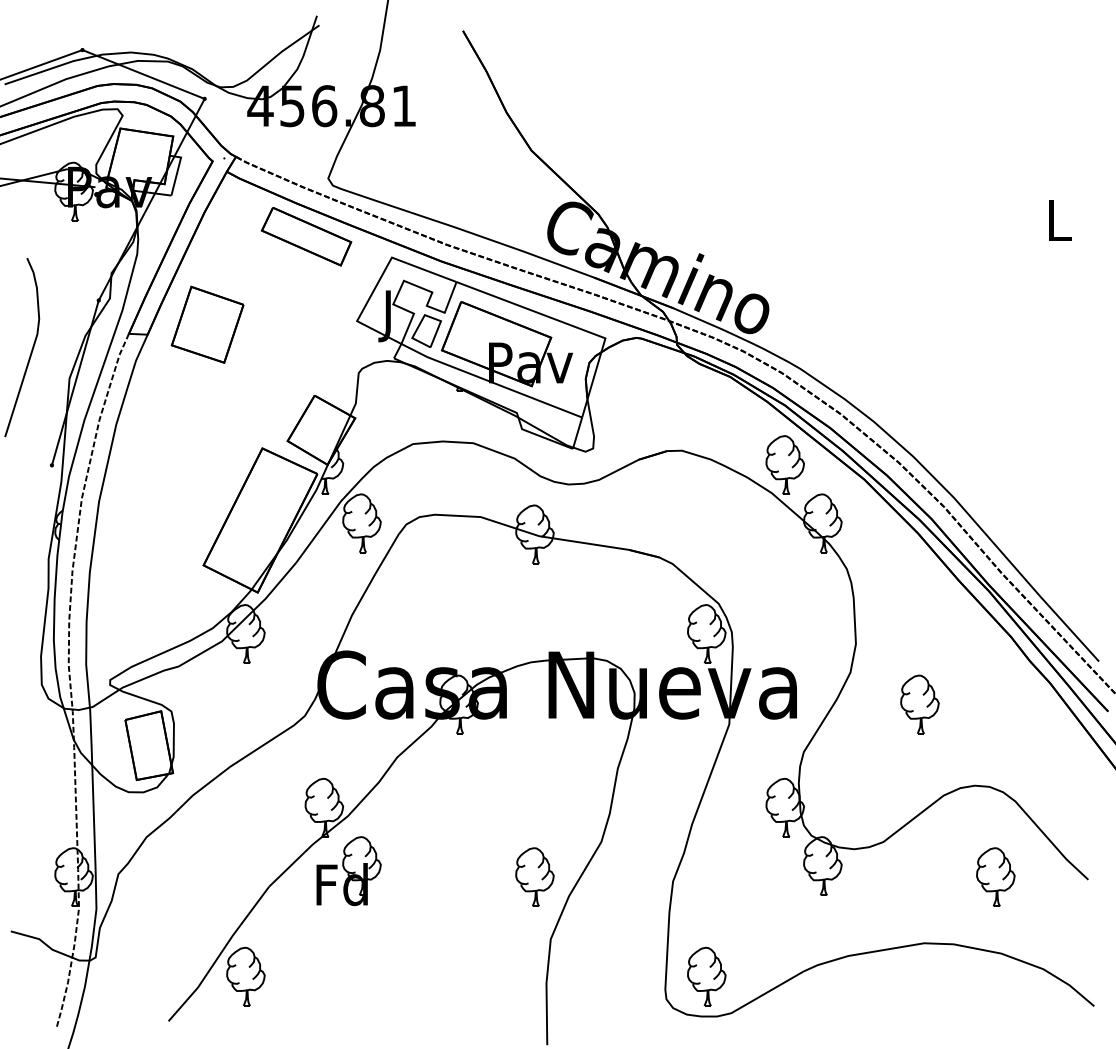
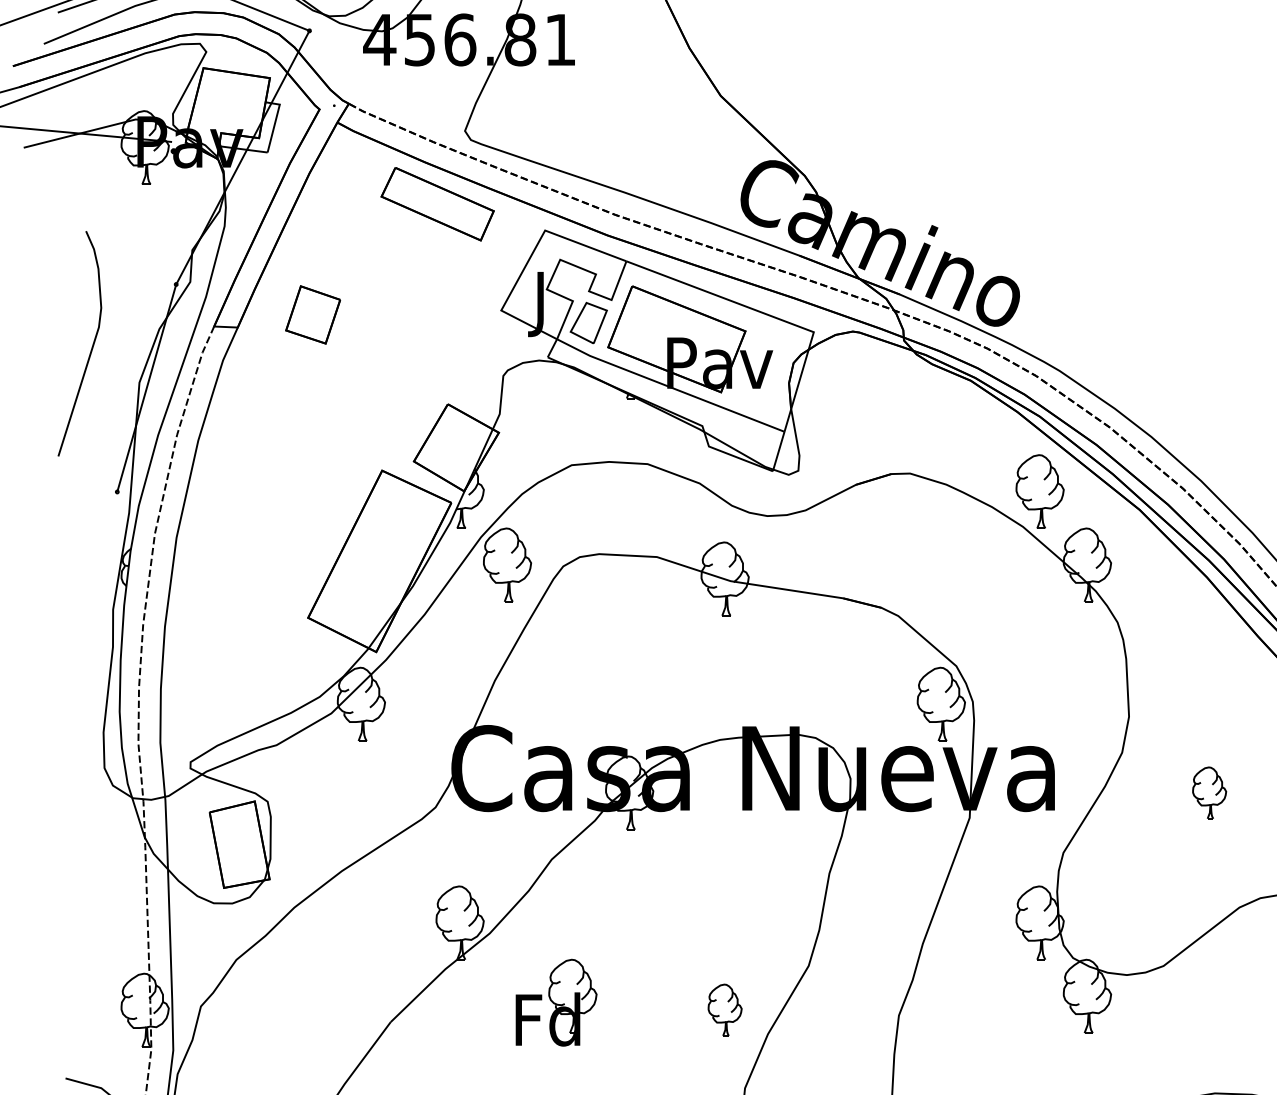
part: (207, 324) -> (313, 314), size x0.6
part: (919, 704) -> (1209, 792), size x0.7
part: (348, 871) -> (555, 1003), moved
part: (534, 876) -> (724, 1009), size x0.7

